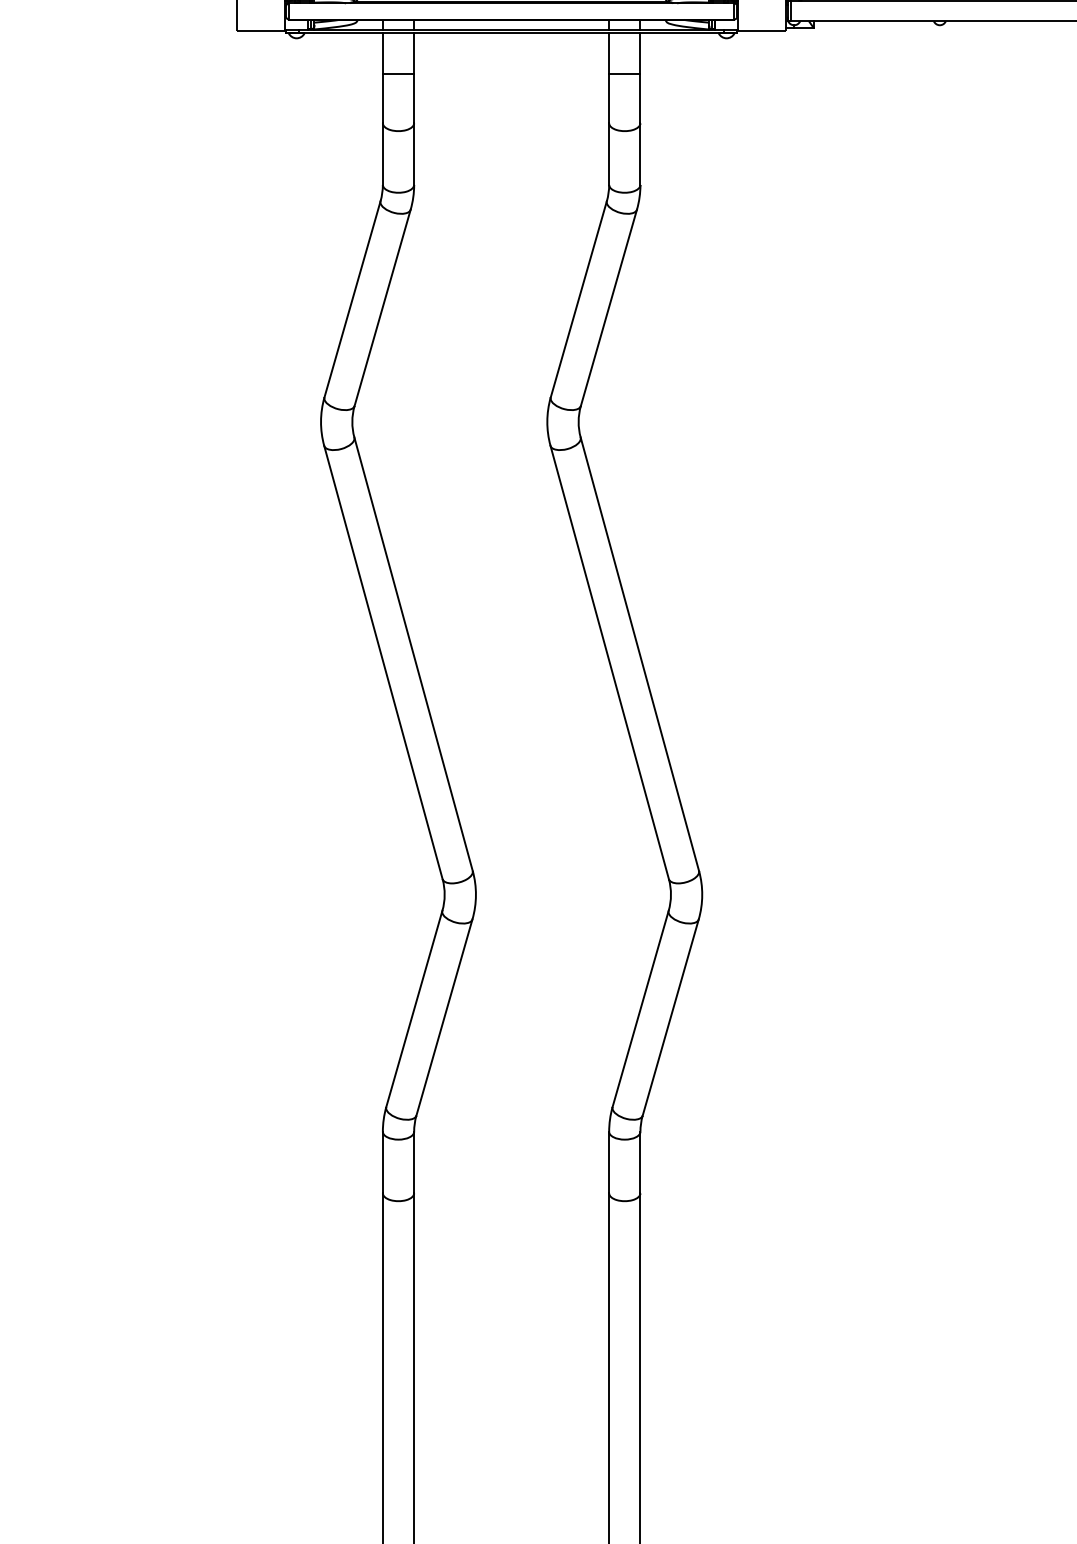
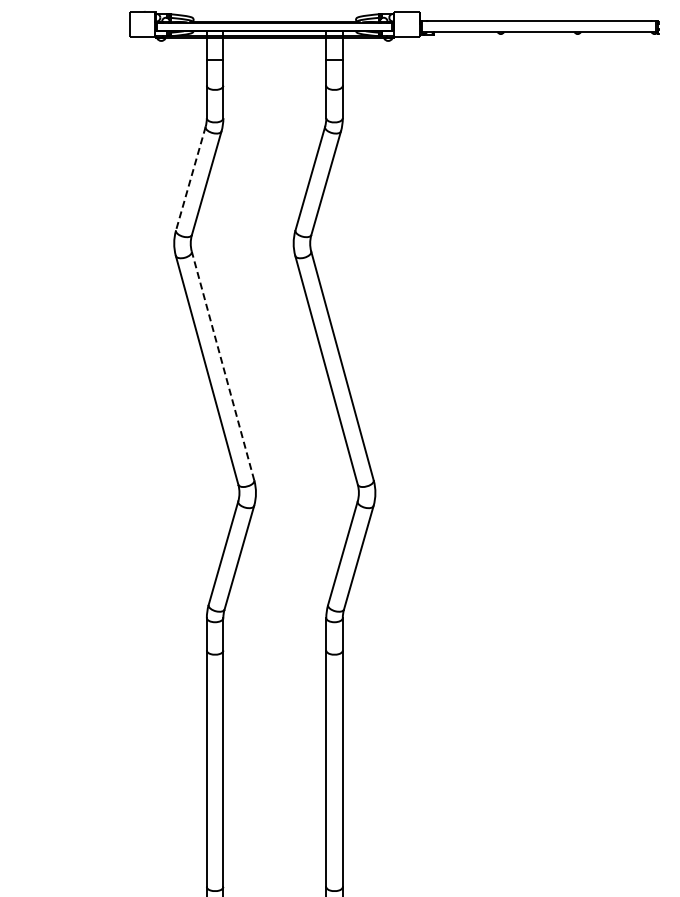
line: (351, 298) -> (190, 178), solid -> dashed
line: (414, 655) -> (223, 366), solid -> dashed

